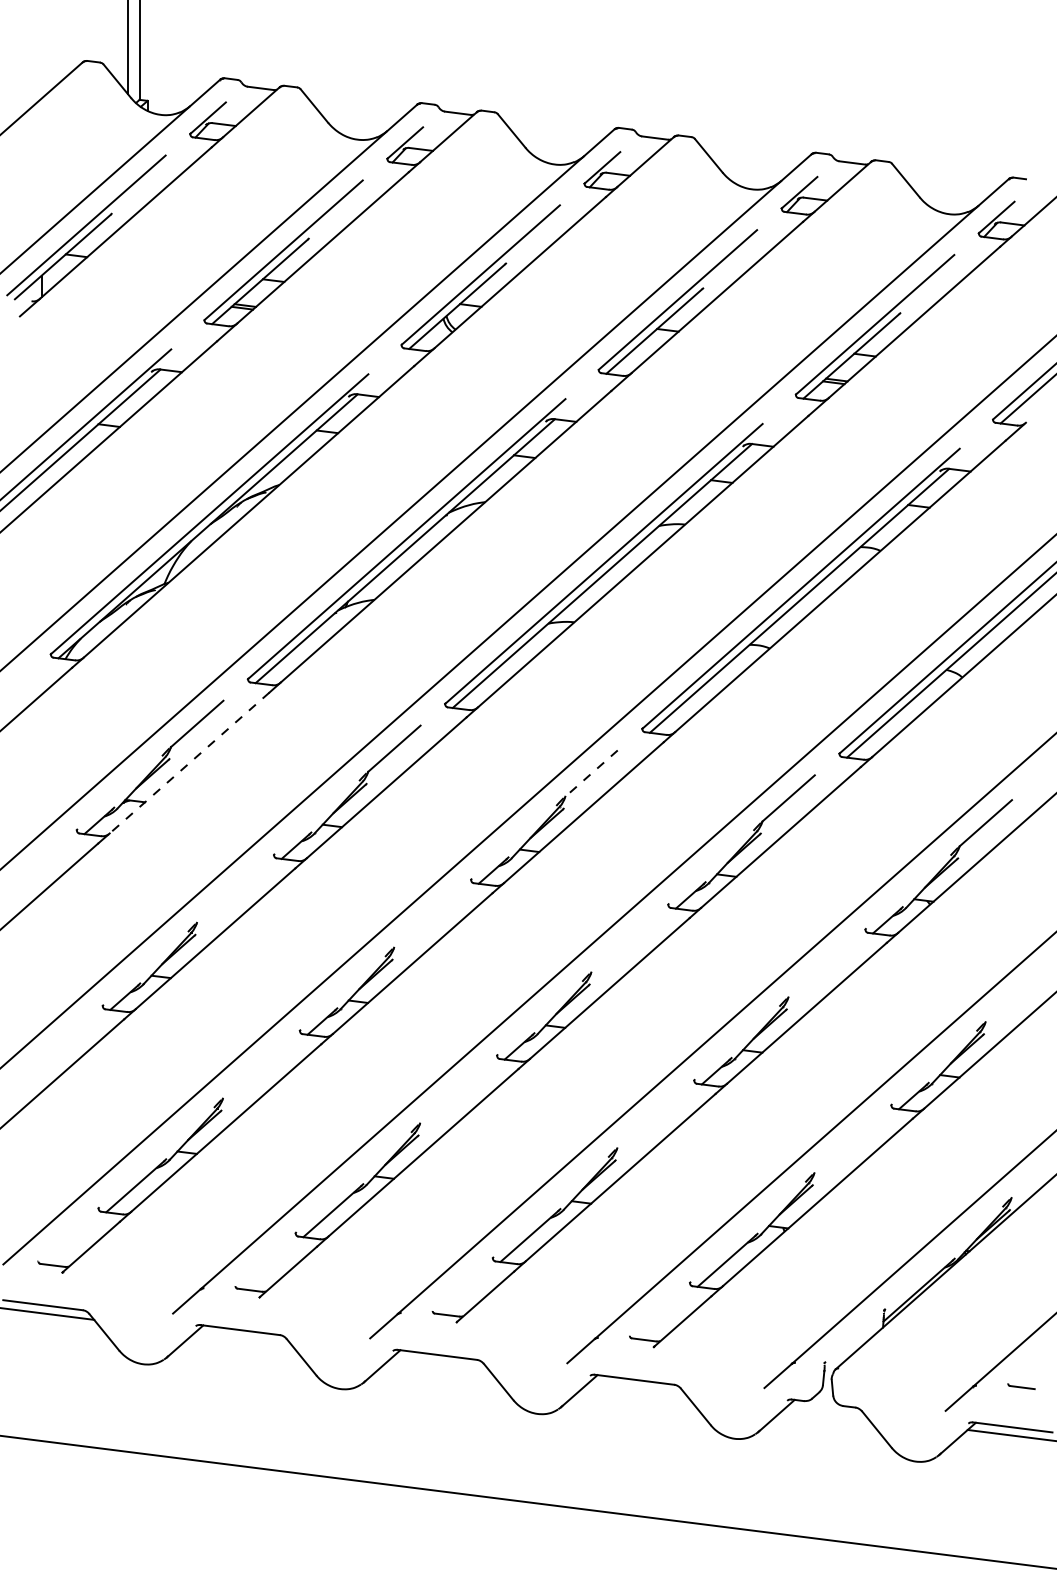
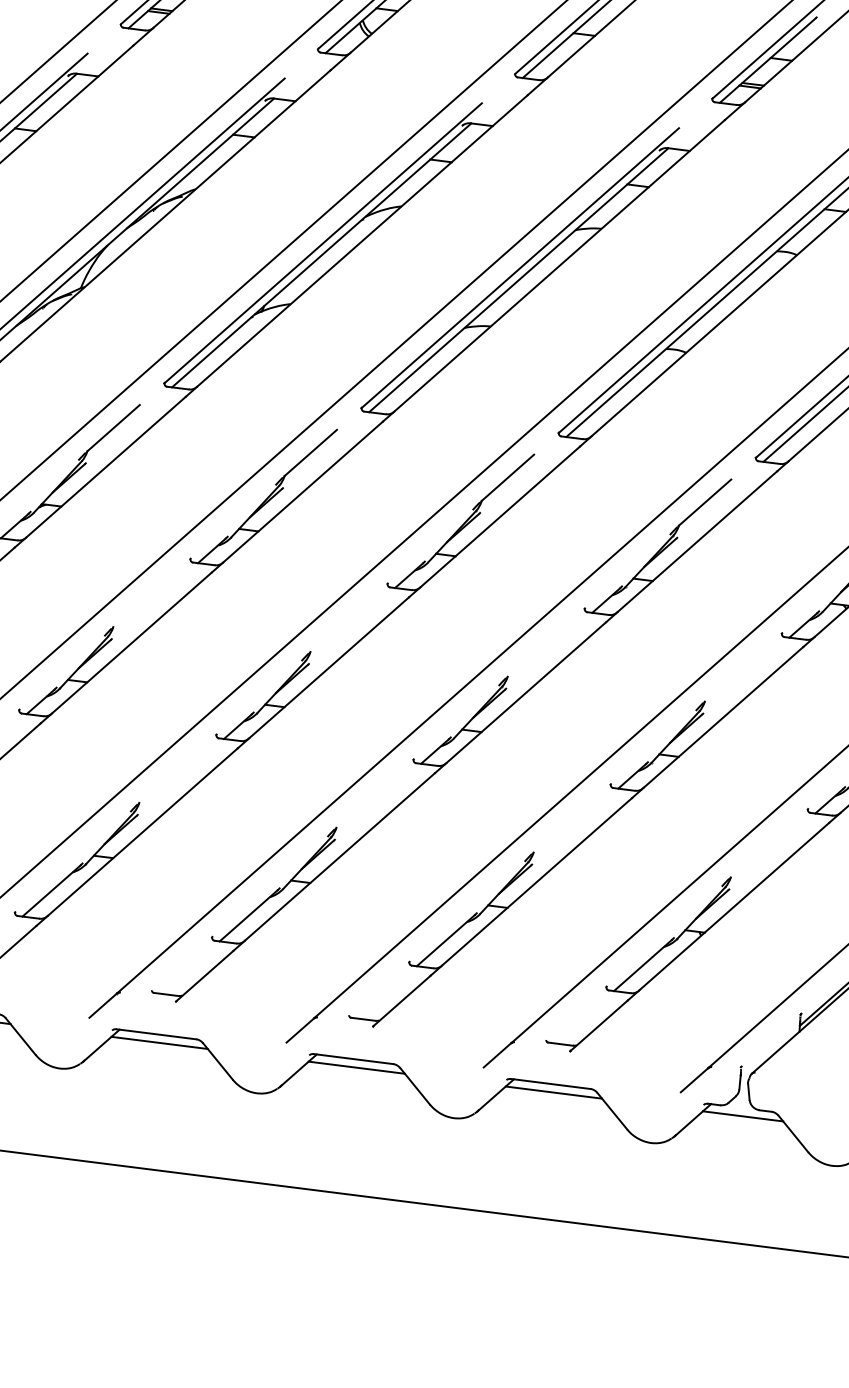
line: (189, 763) -> (105, 467), dashed -> solid
line: (591, 773) -> (507, 477), dashed -> solid
line: (243, 1338) -> (159, 1042), added
line: (440, 1363) -> (356, 1067), added
line: (637, 1388) -> (553, 1092), added
line: (826, 1412) -> (742, 1116), added

